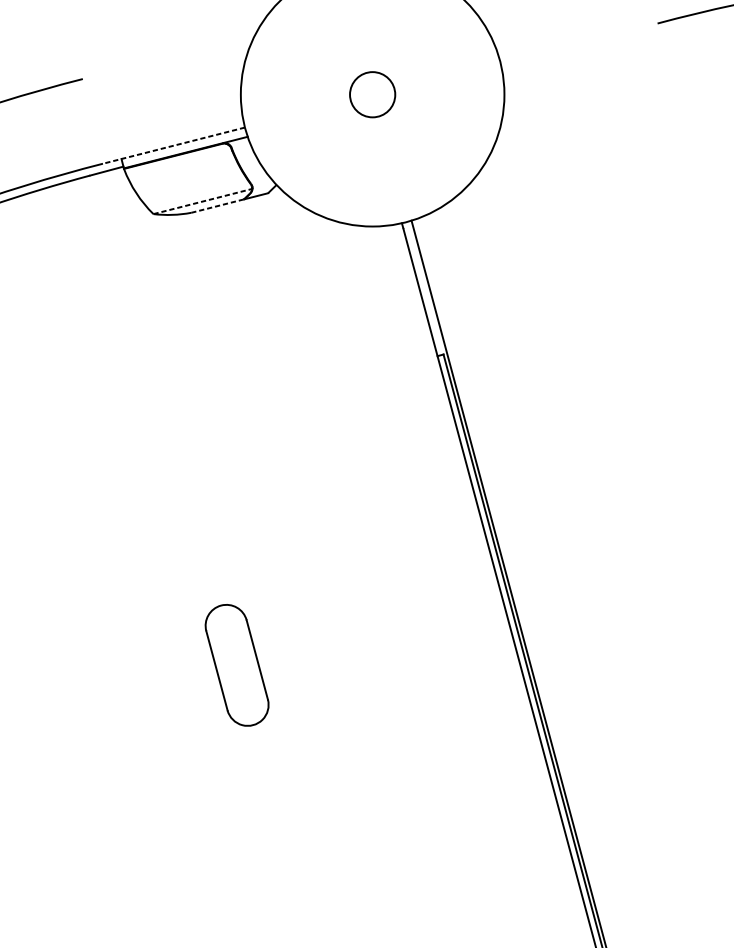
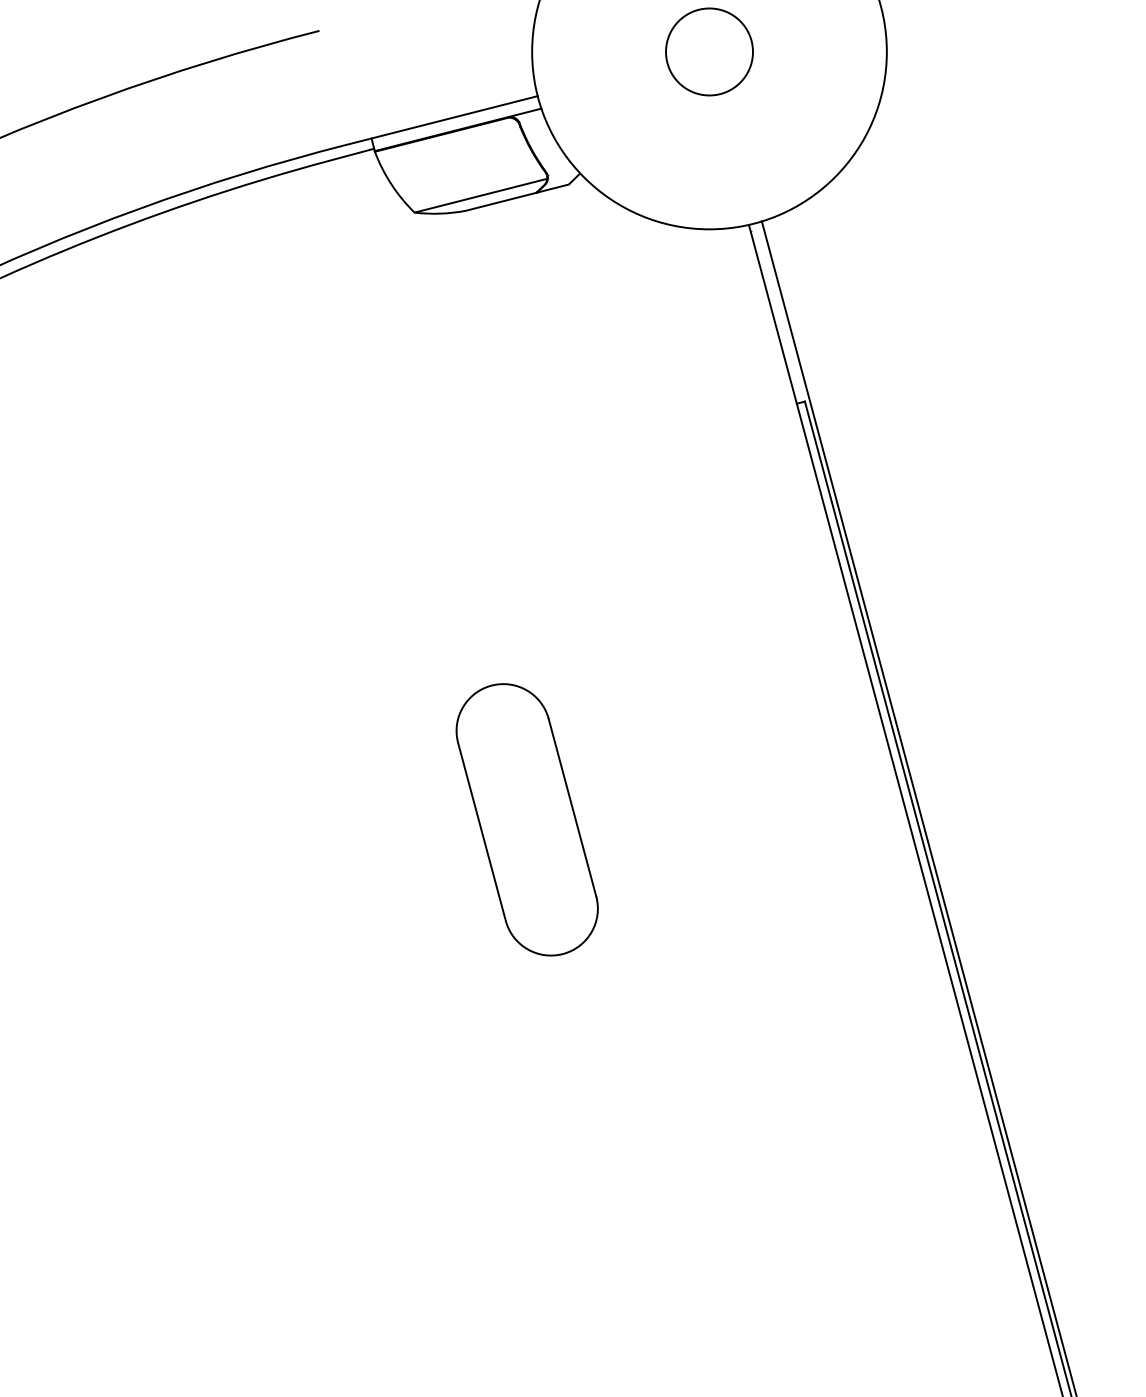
circle: (372, 94) -> (709, 51), size x1.43
line: (174, 145) -> (442, 120), dashed -> solid
line: (203, 201) -> (481, 195), dashed -> solid
line: (217, 205) -> (500, 201), dashed -> solid
part: (236, 665) -> (526, 819), size x1.67

